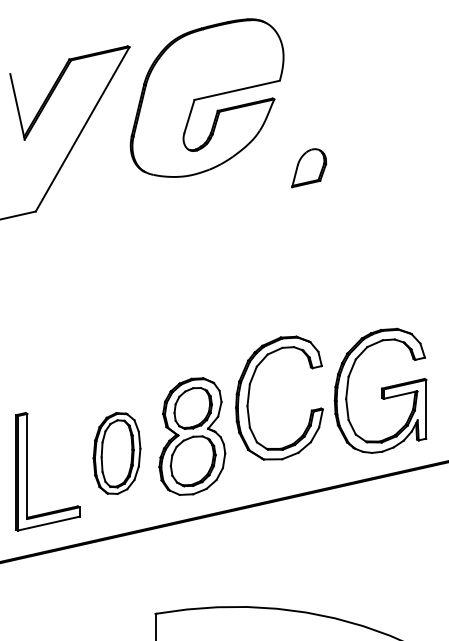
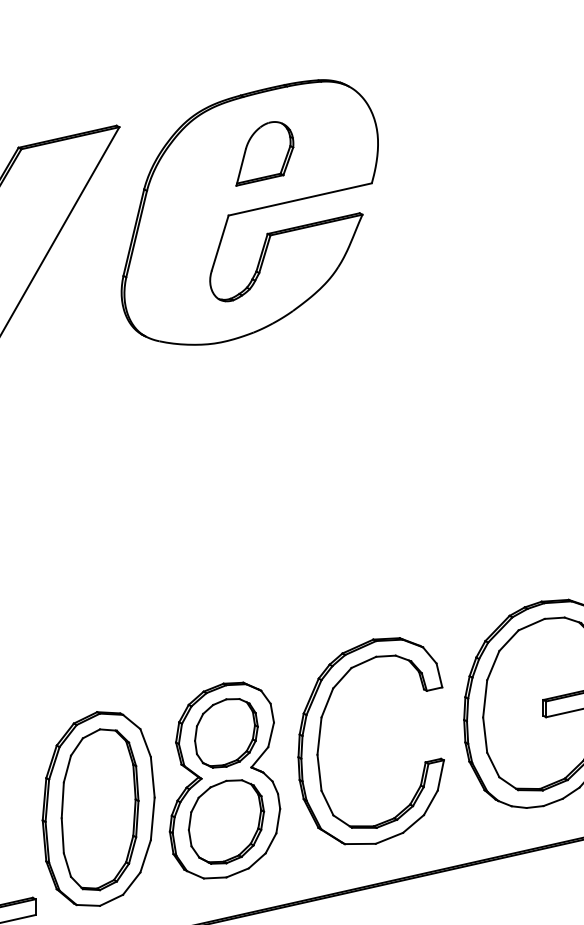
part: (309, 168) -> (265, 154), moved
part: (250, 390) -> (322, 728), moved
part: (116, 453) -> (97, 808), size x1.43

